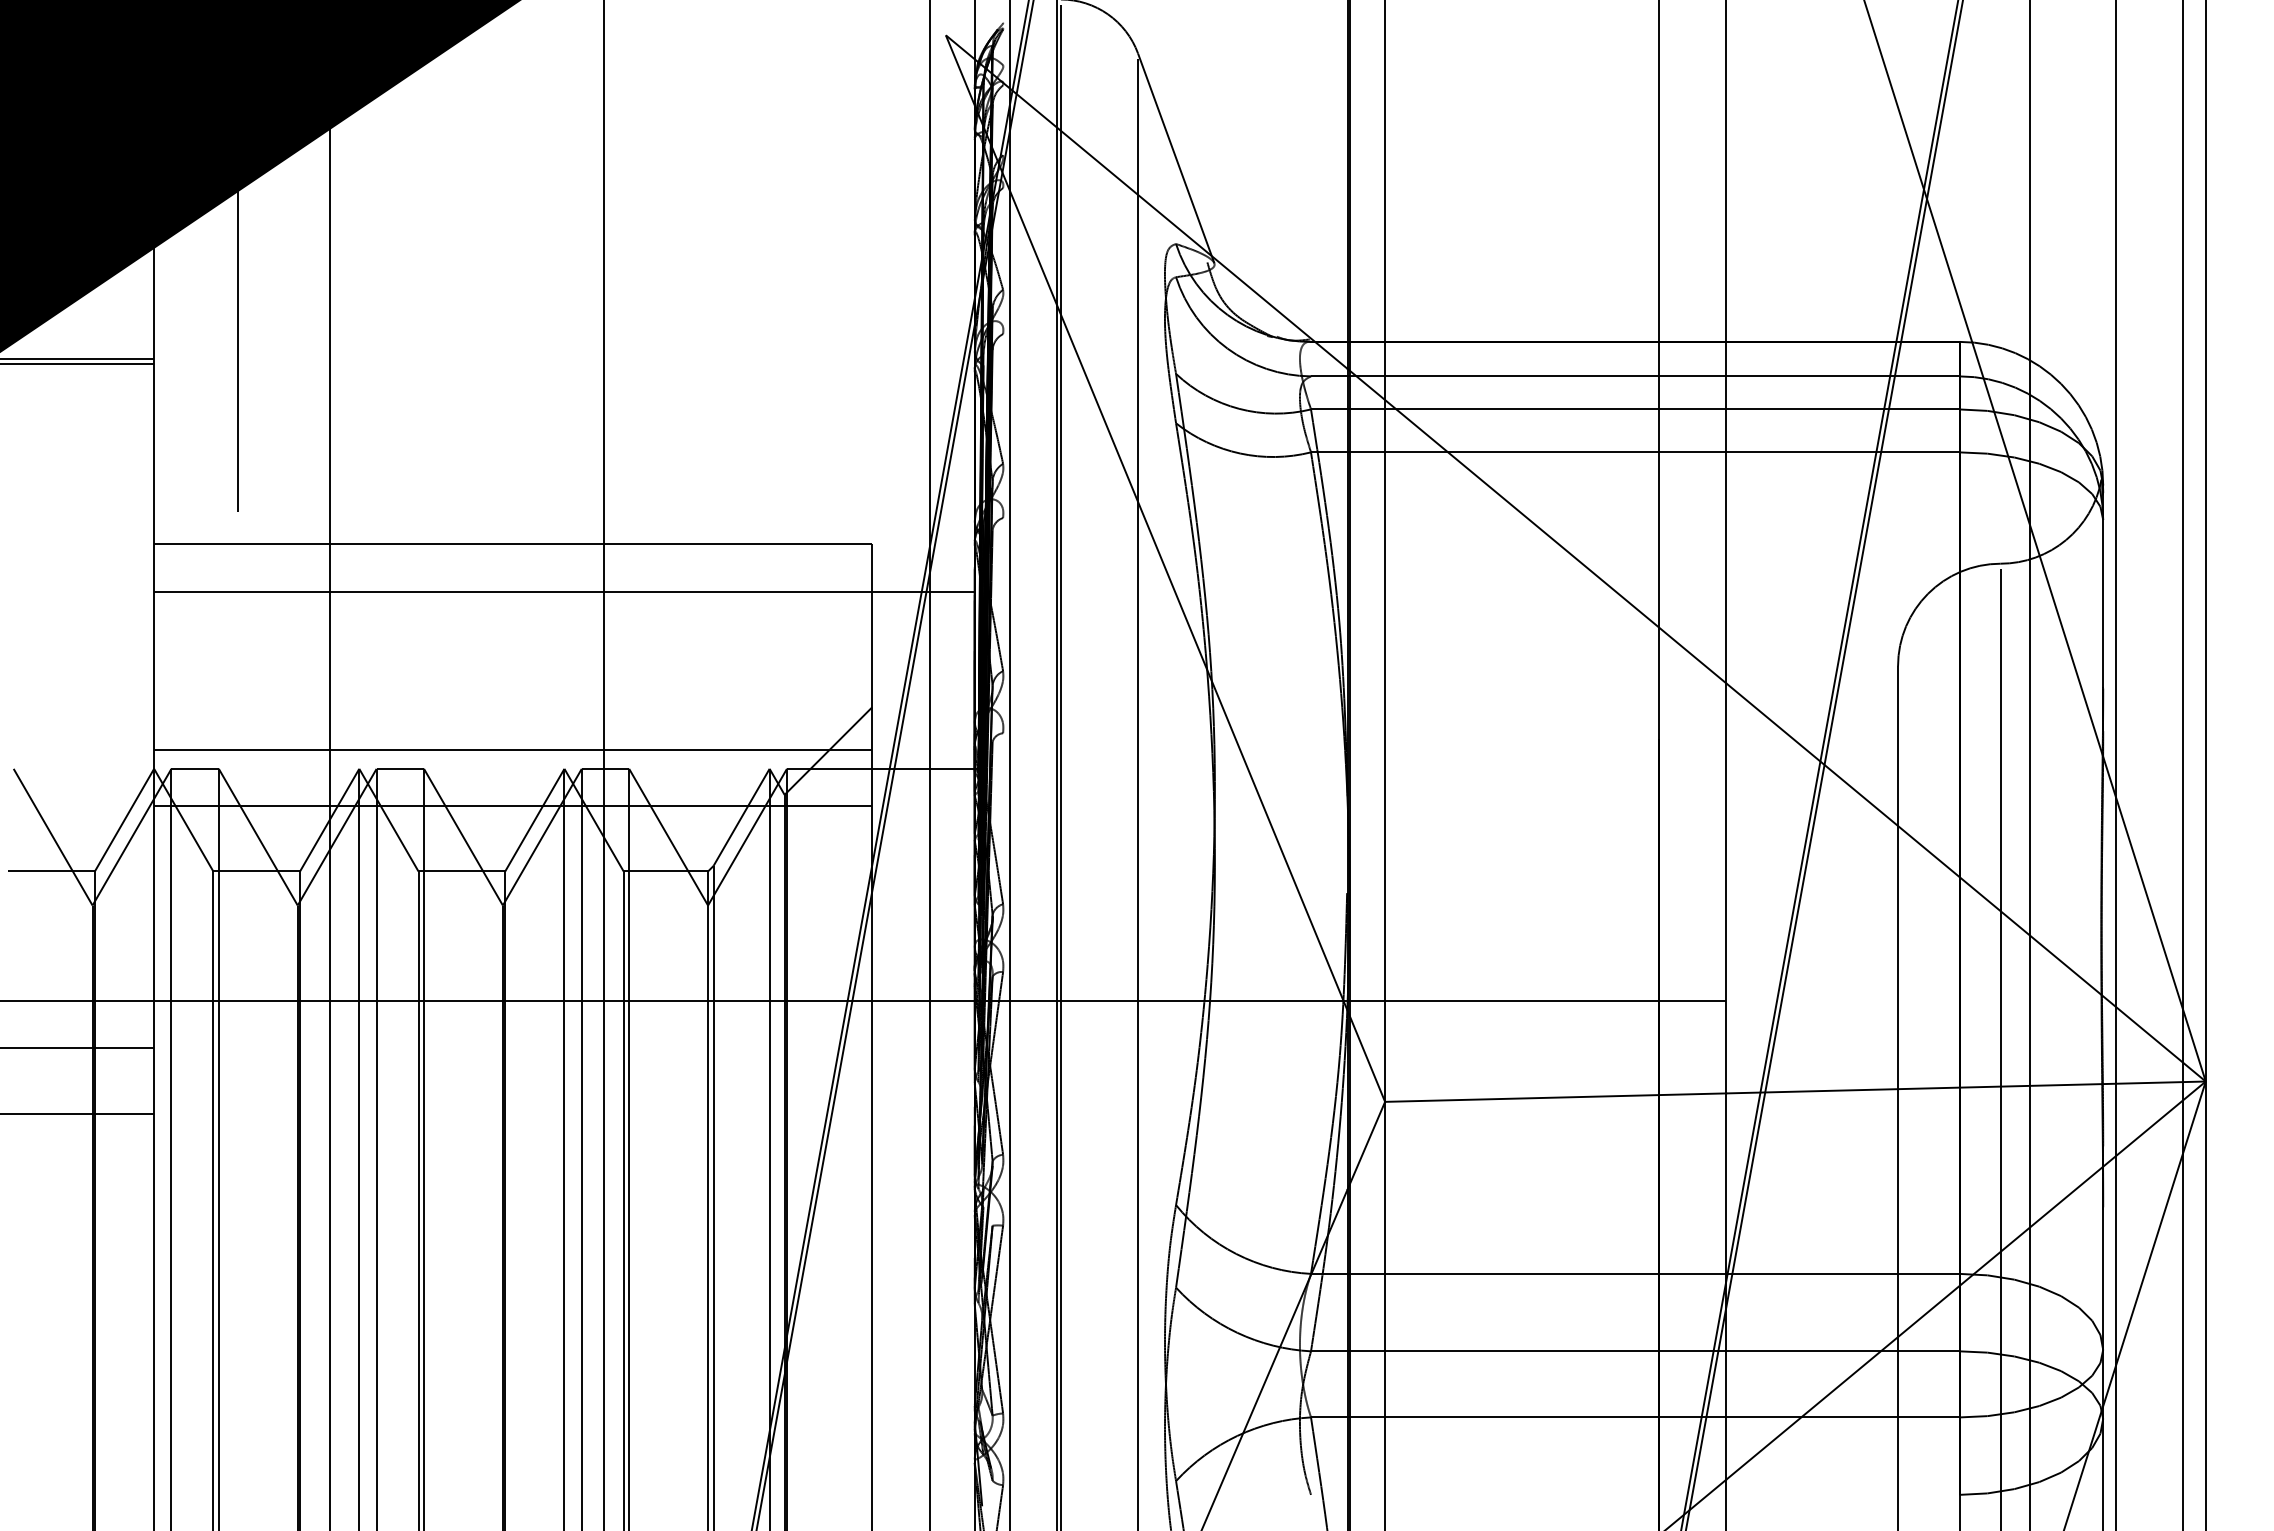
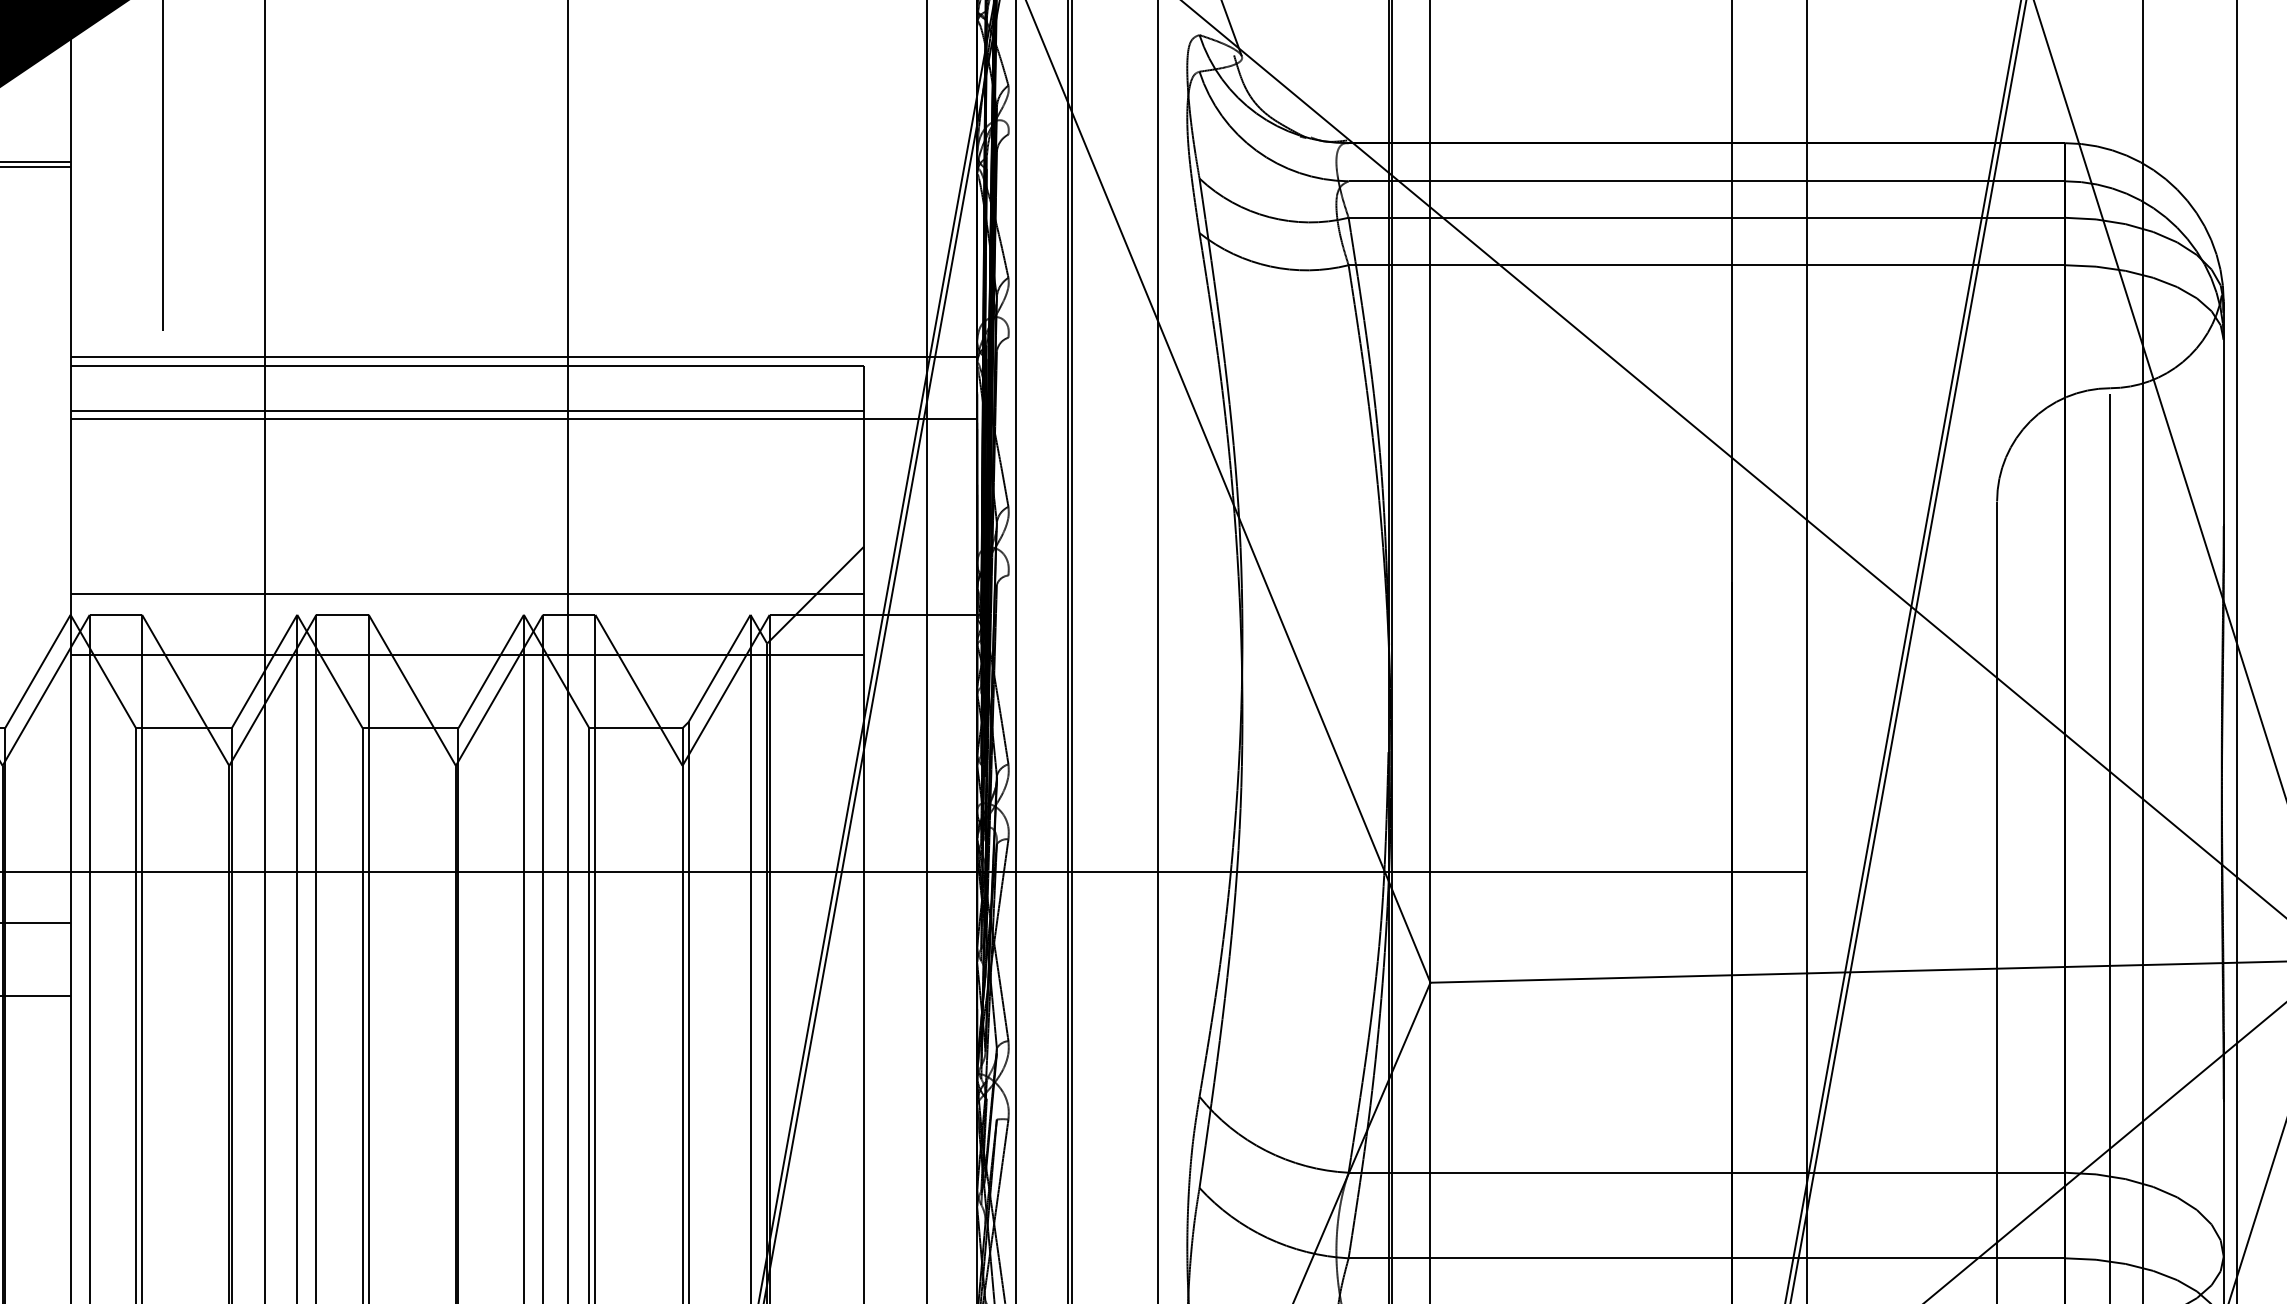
line: (564, 535) -> (523, 357), added
line: (513, 584) -> (467, 411), added

